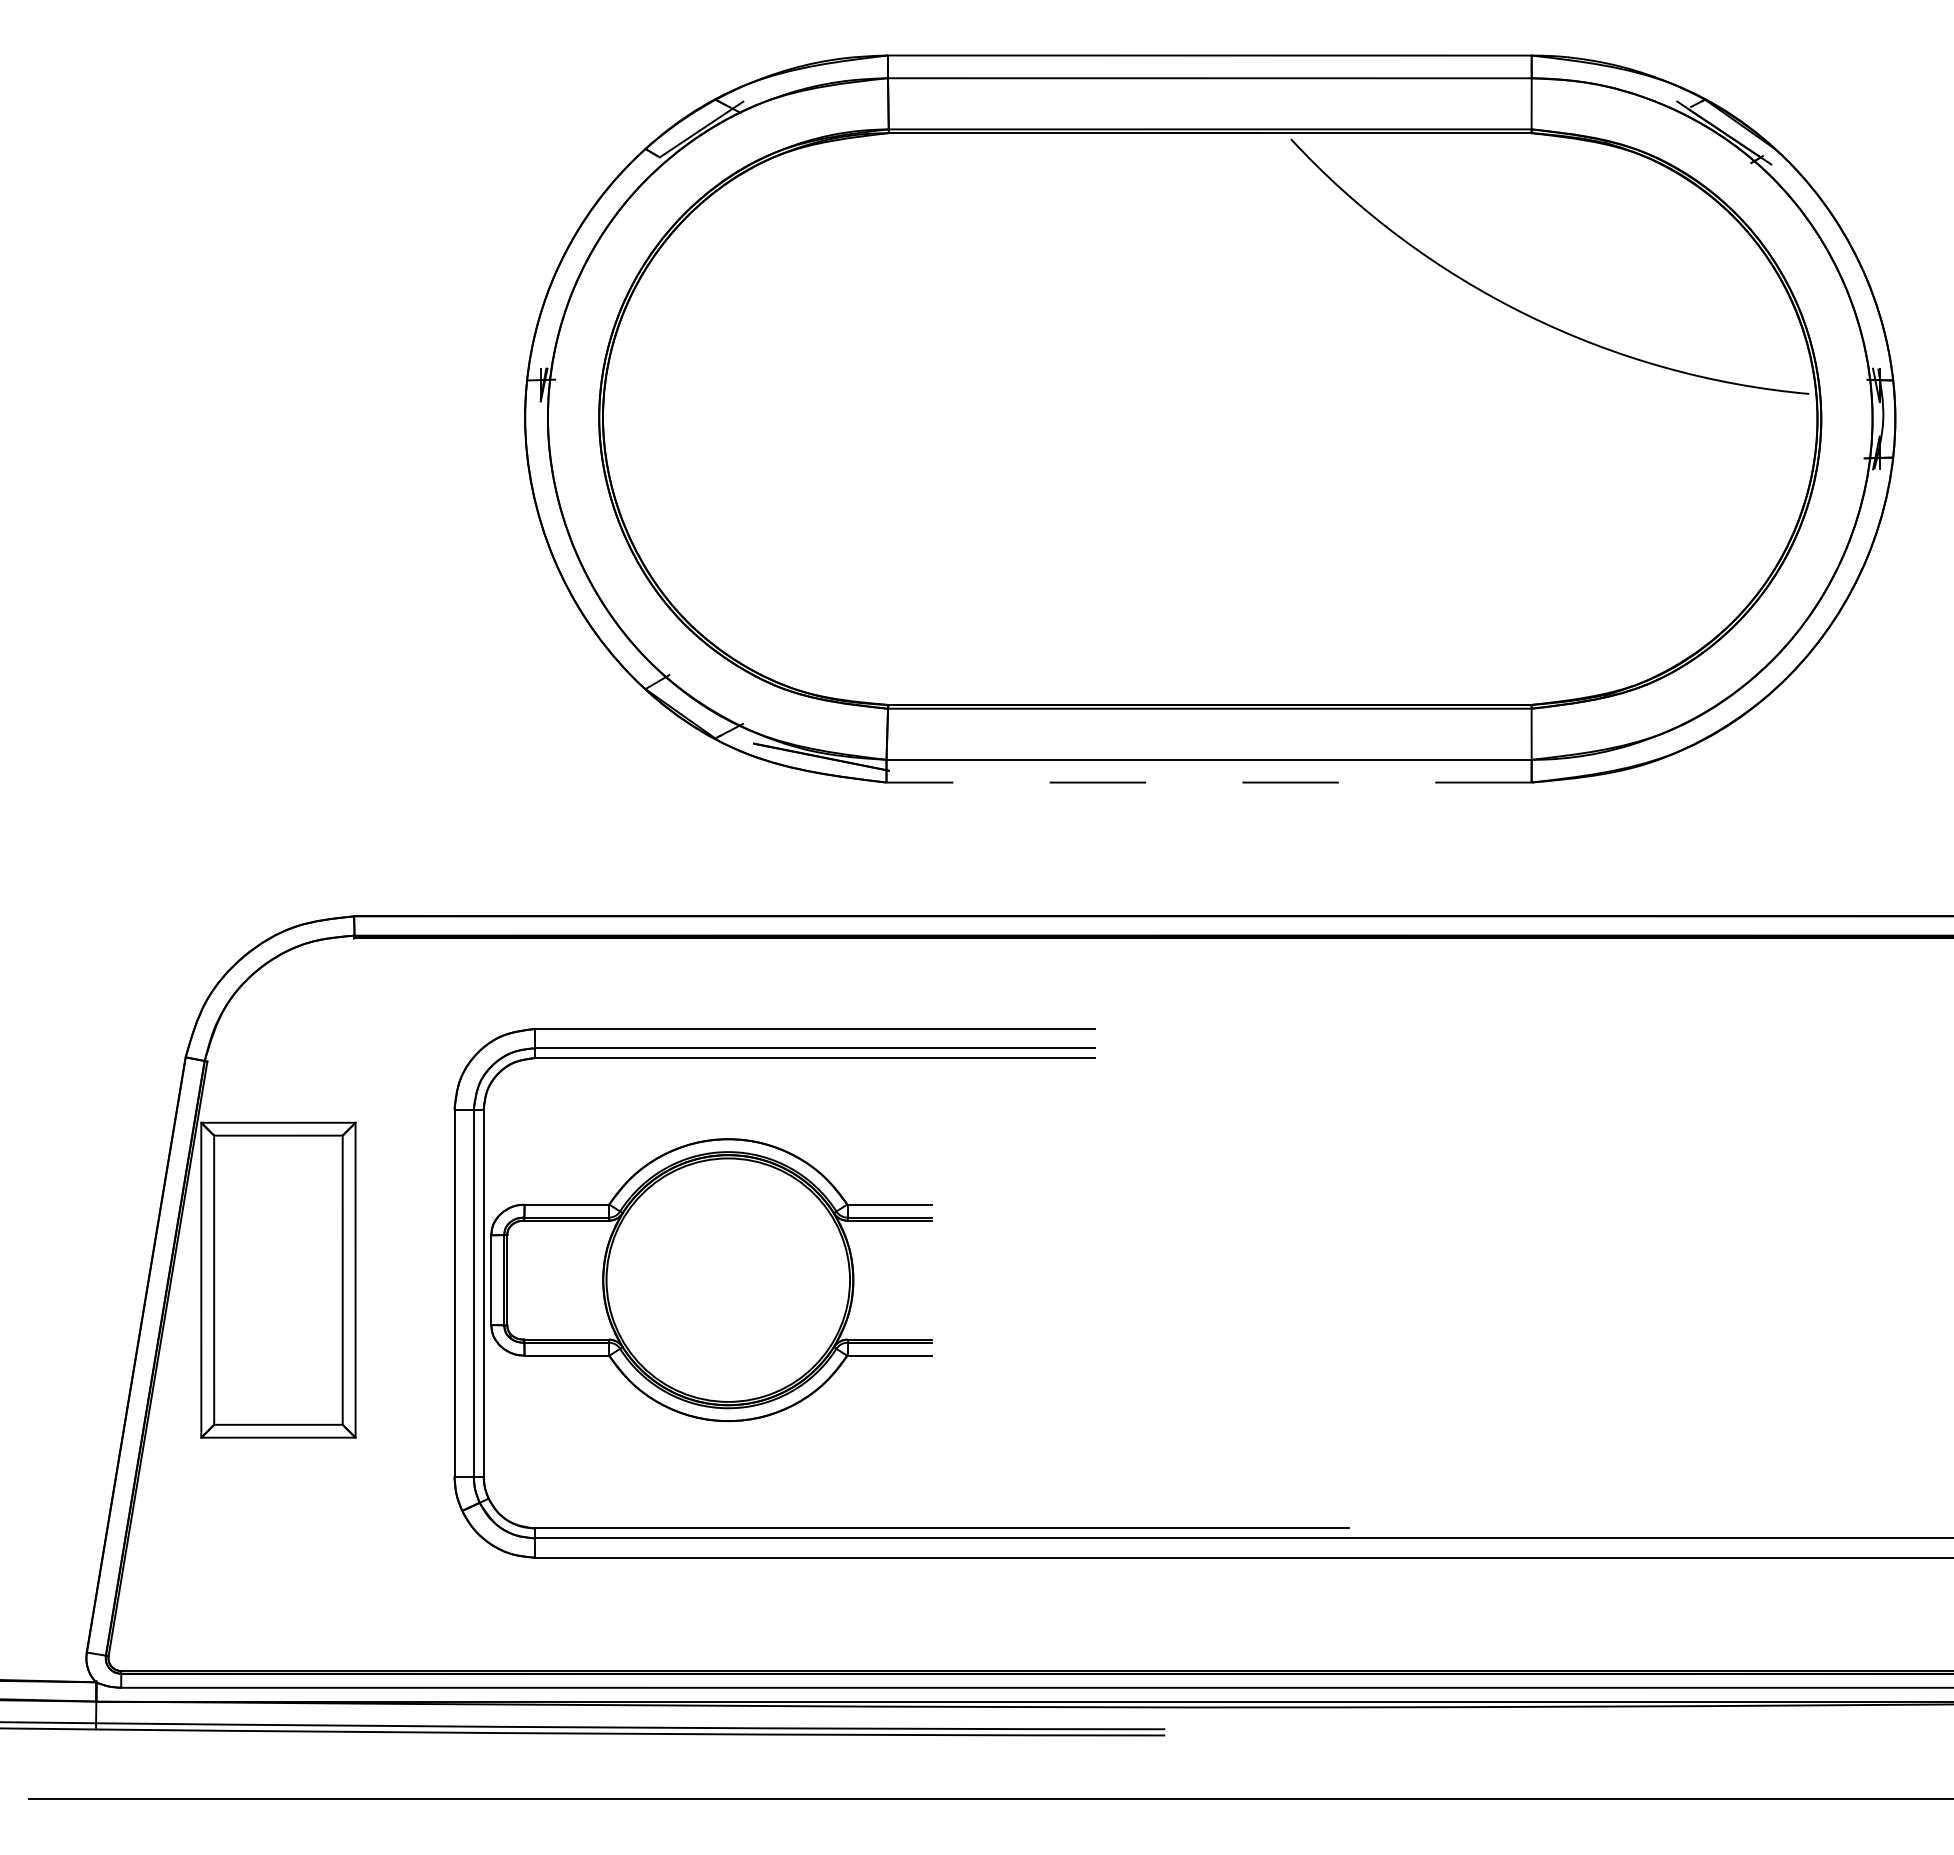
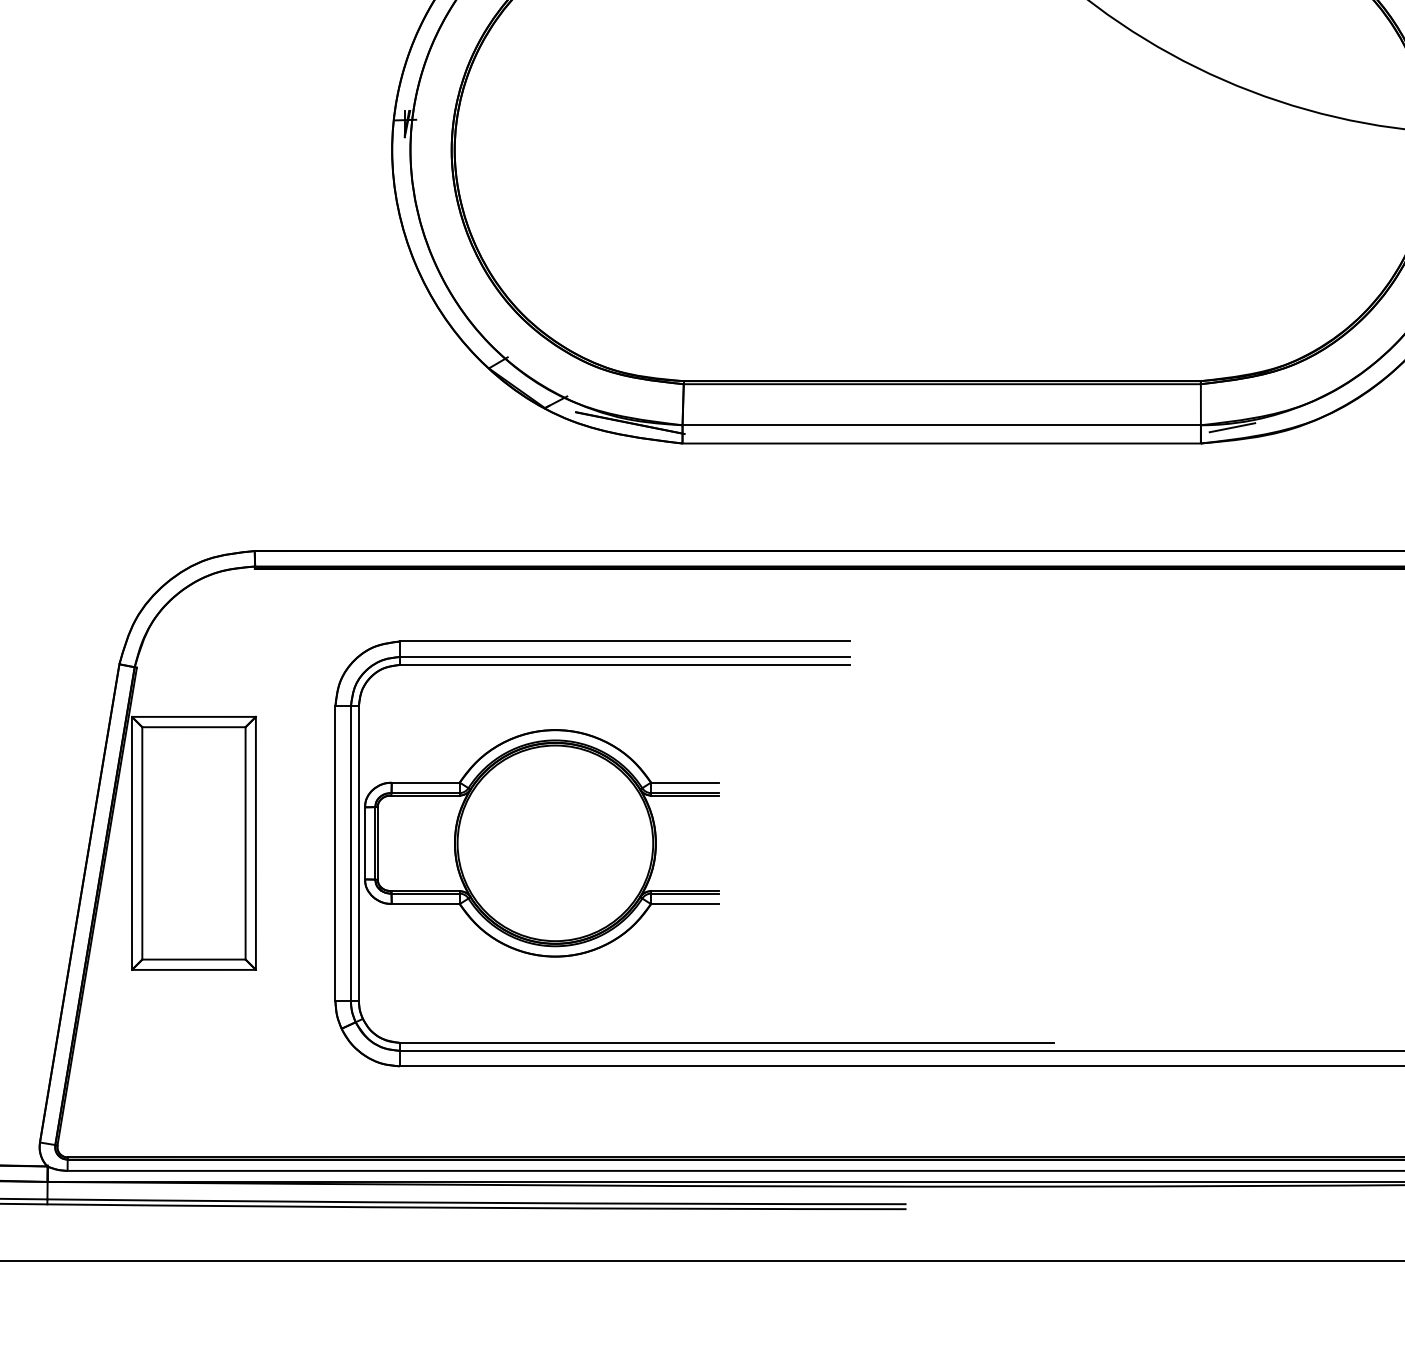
line: (1570, 762) -> (1232, 427), added
line: (1209, 782) -> (942, 443), dashed -> solid

